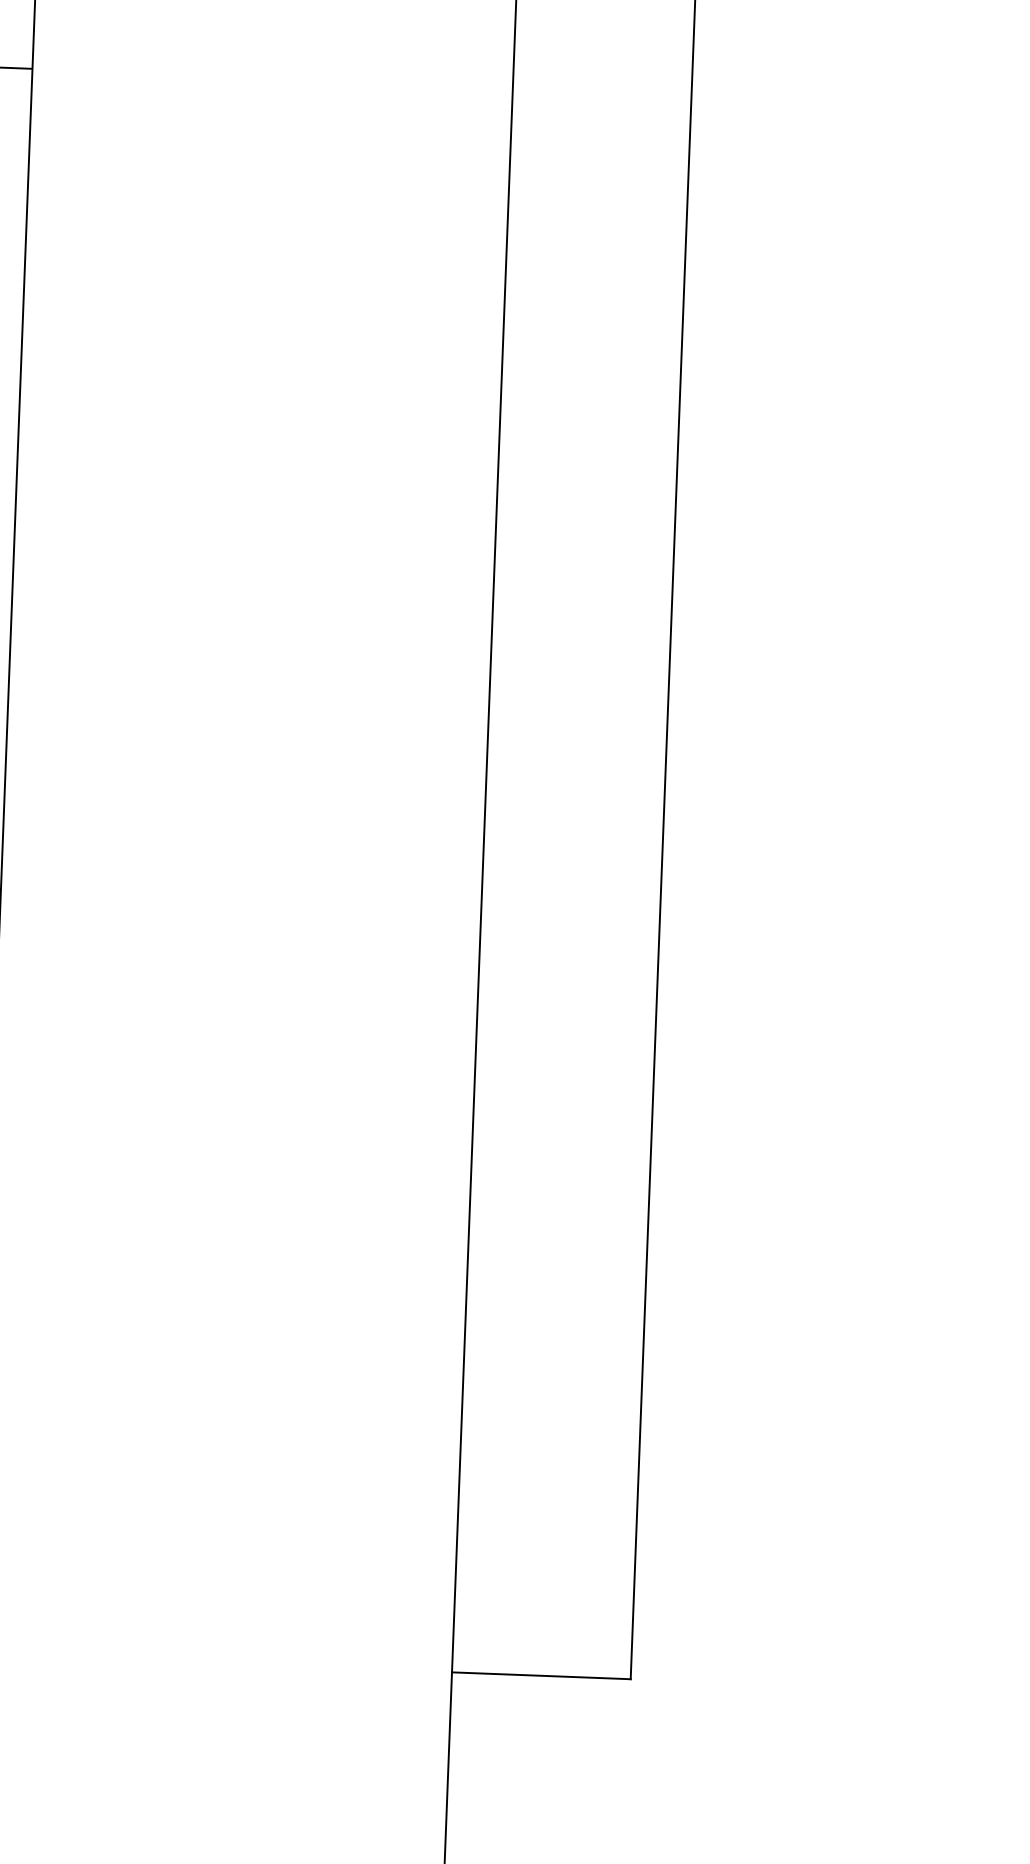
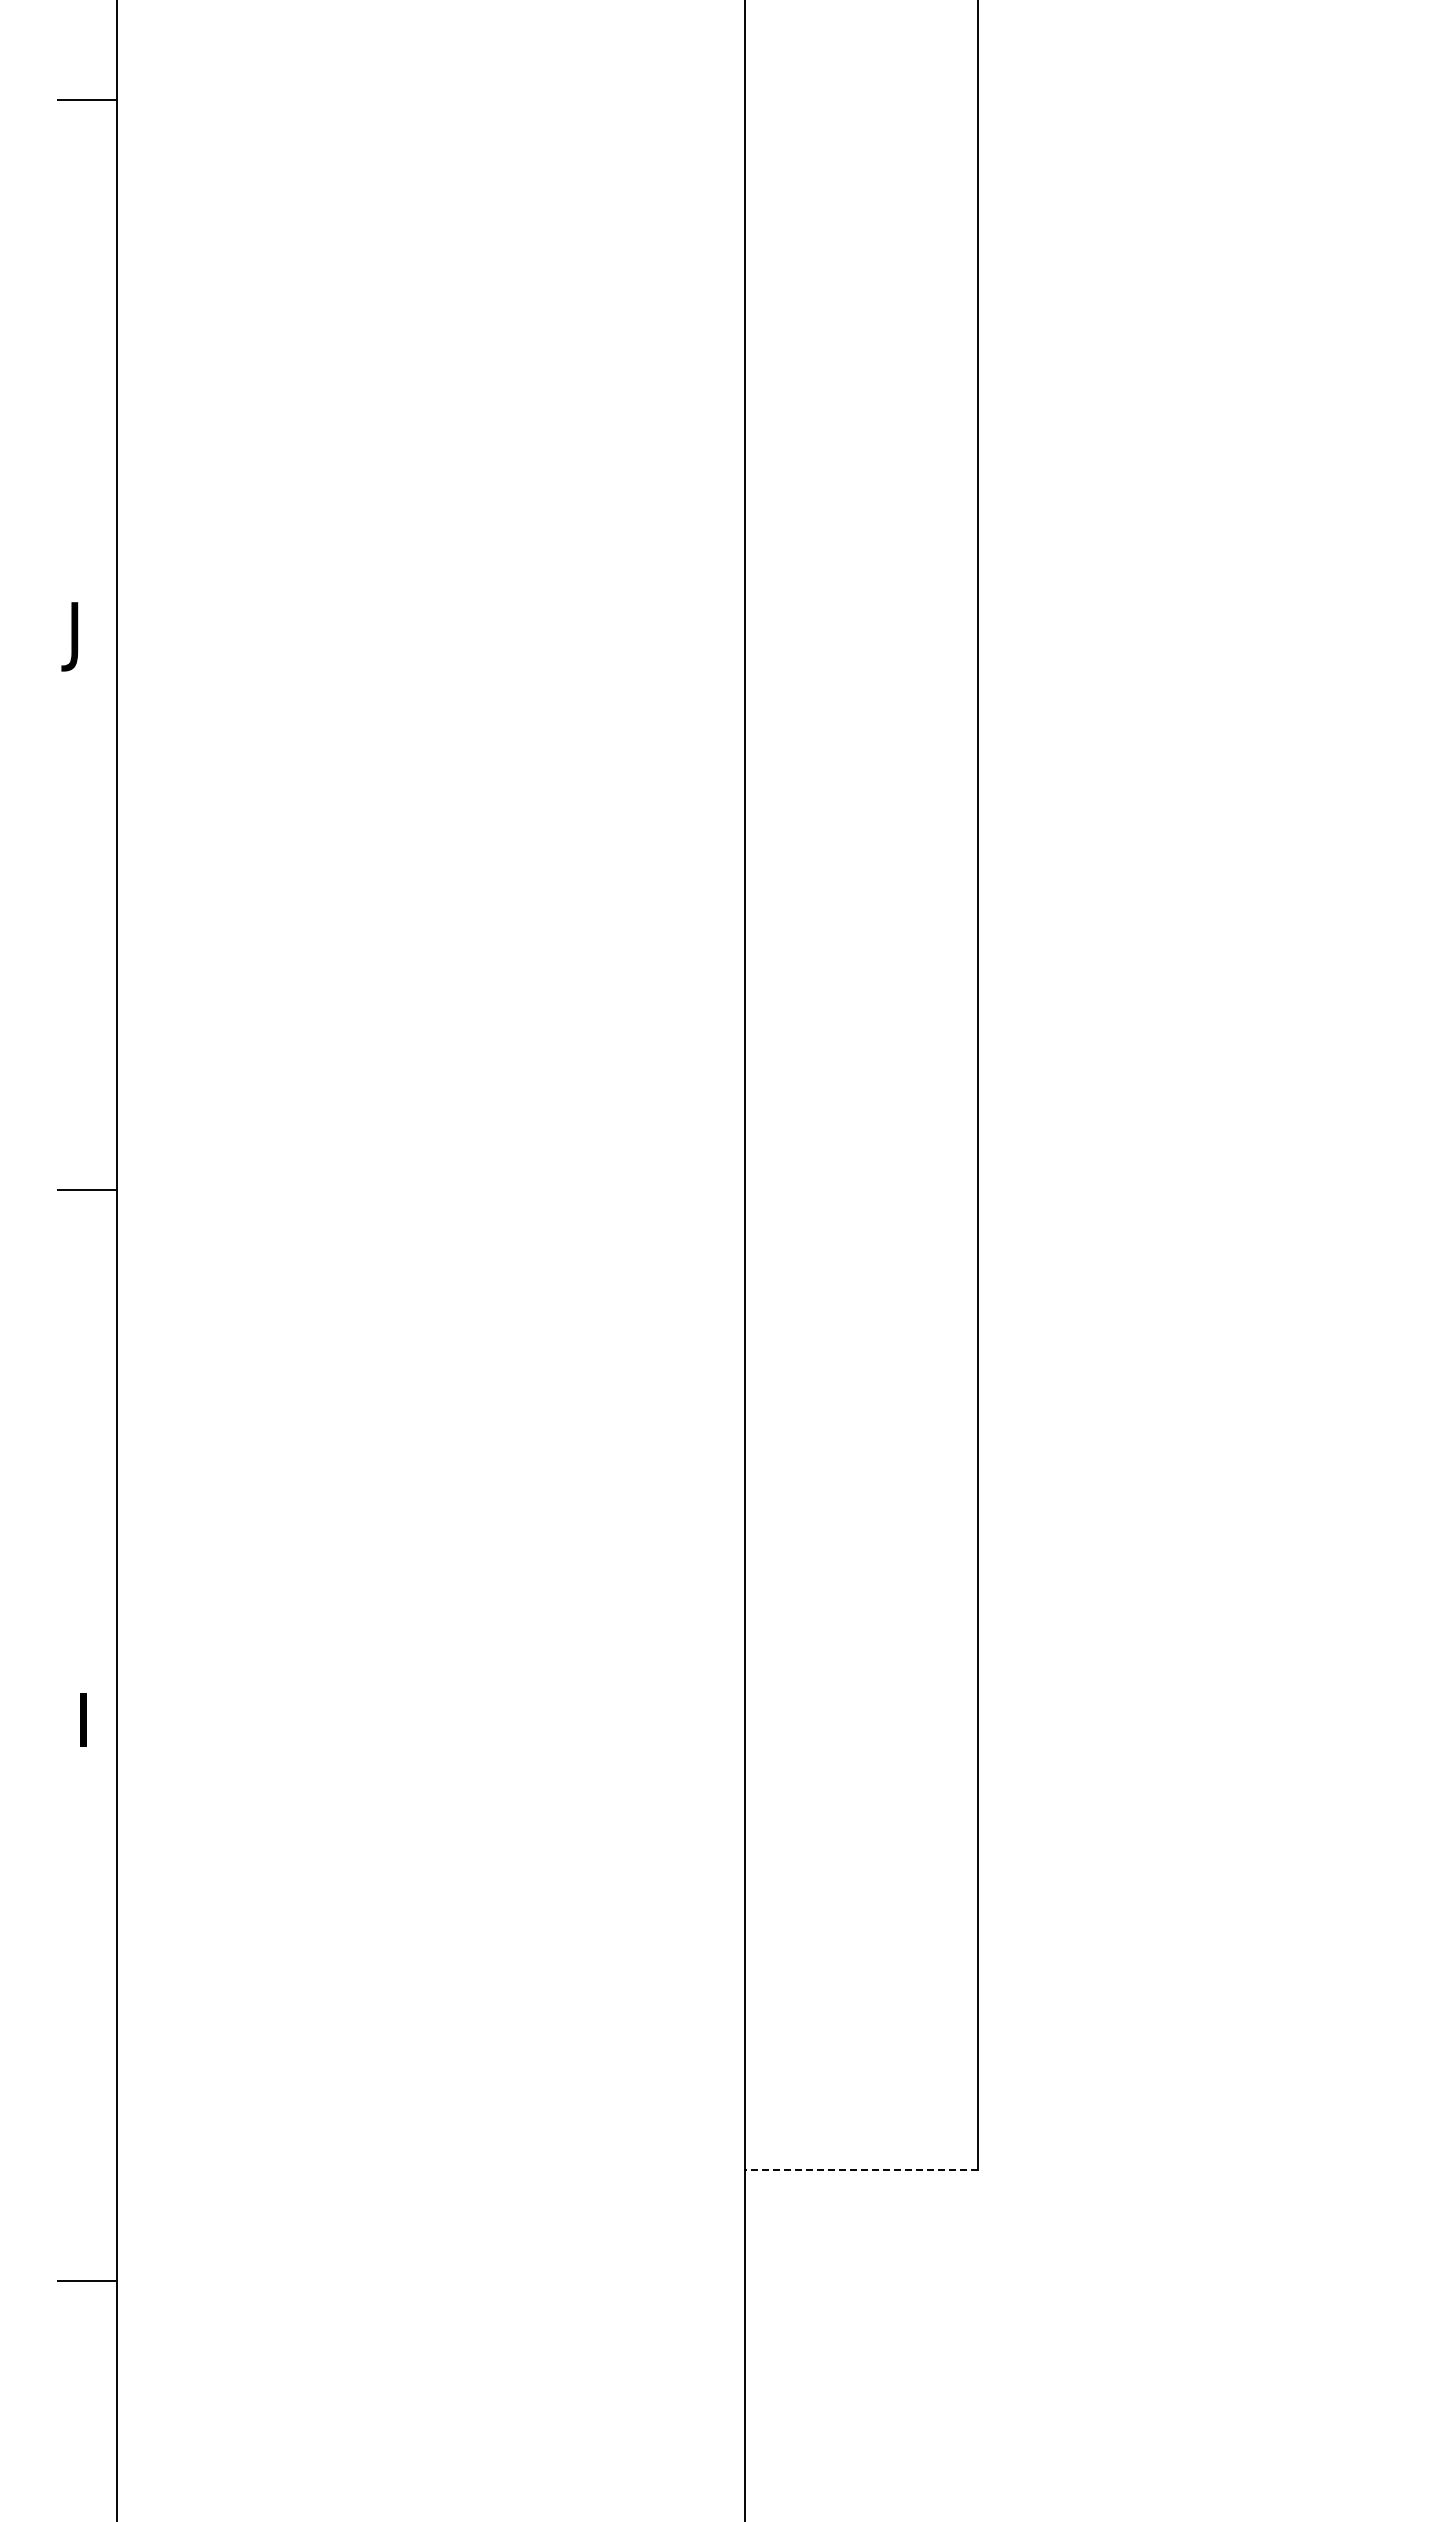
line: (541, 1676) -> (861, 2170), solid -> dashed

